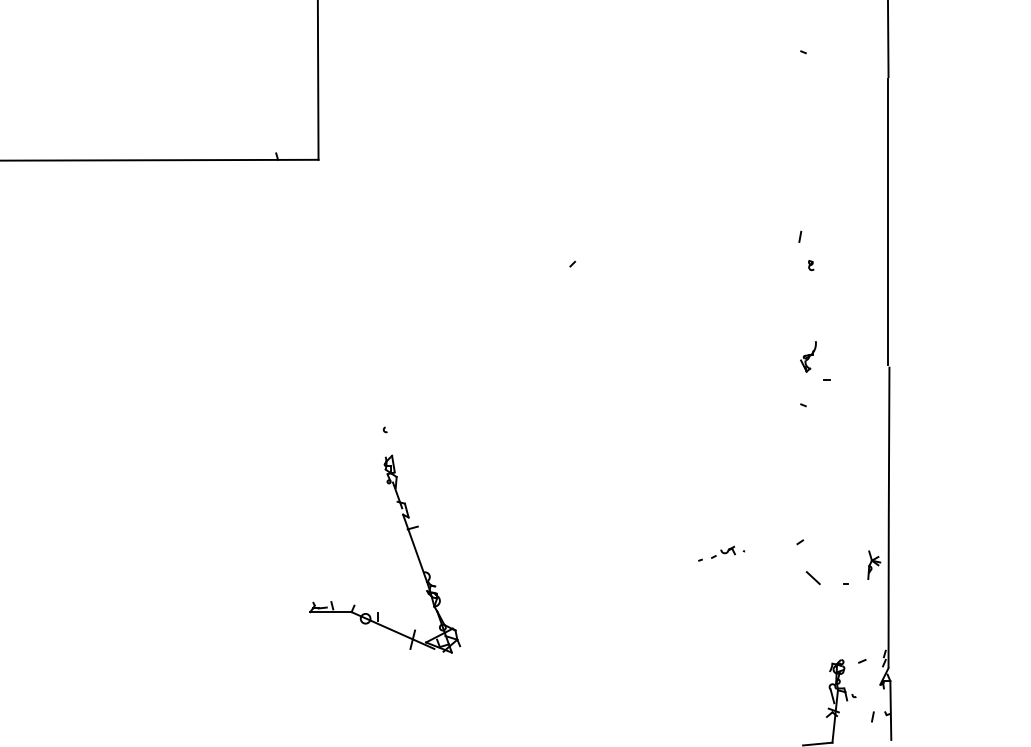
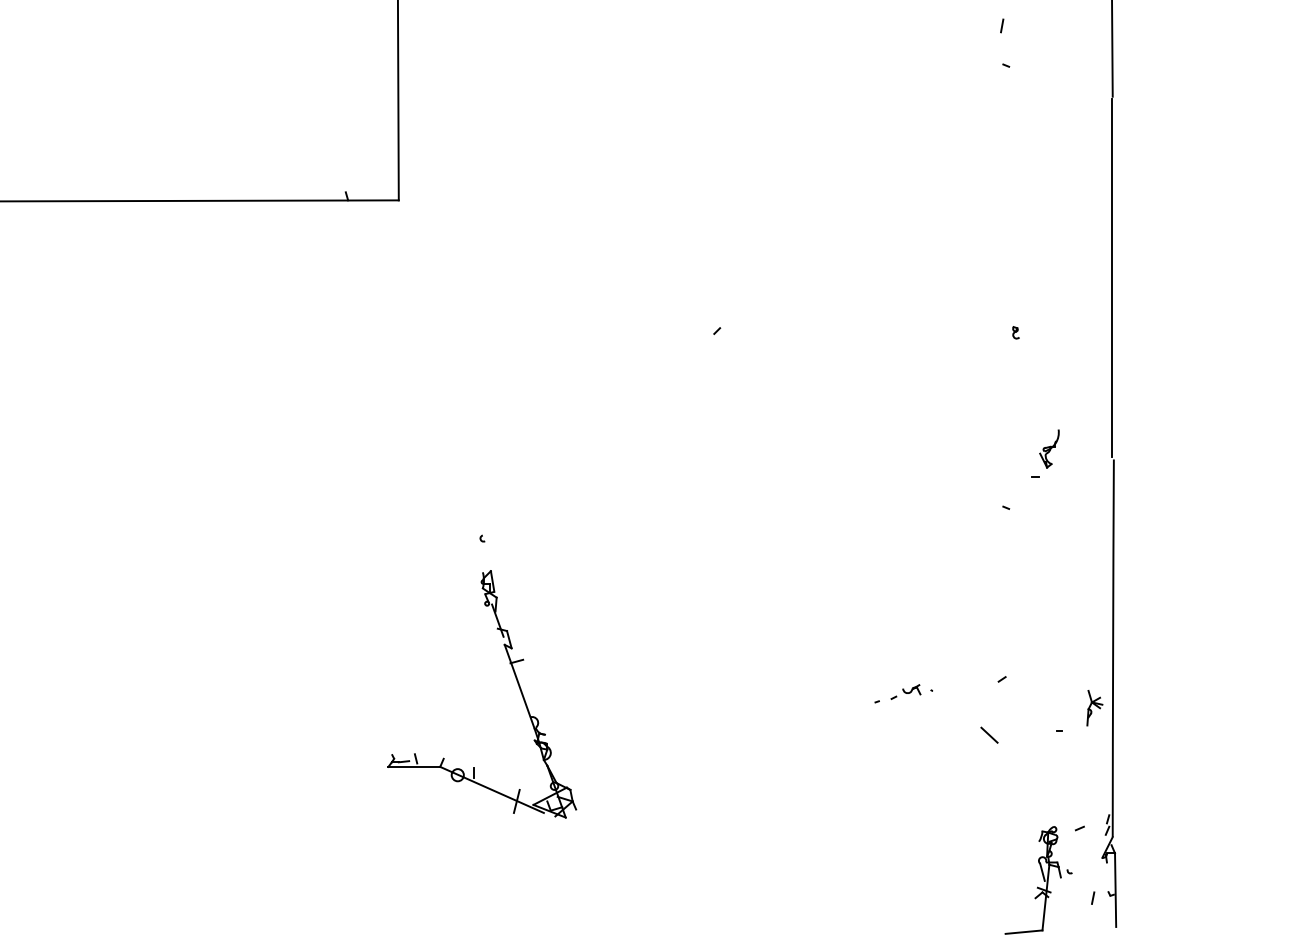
line: (800, 236) -> (1002, 25), moved
part: (808, 356) -> (1049, 448), moved
line: (813, 577) -> (989, 734), moved

